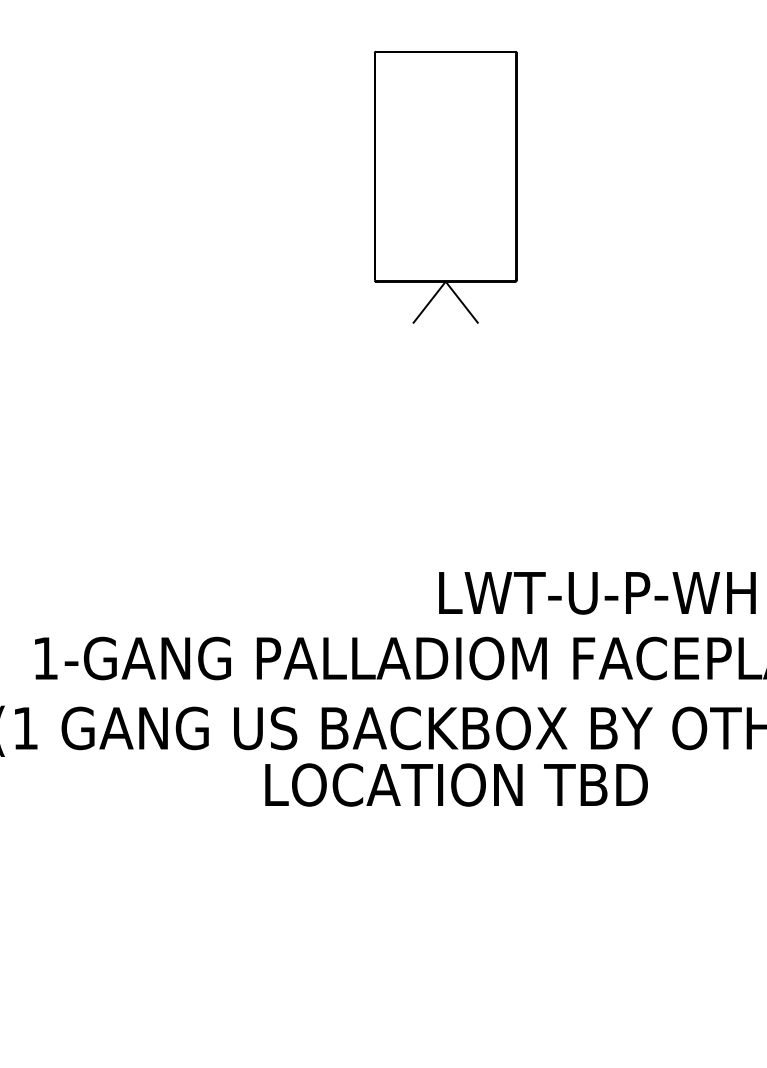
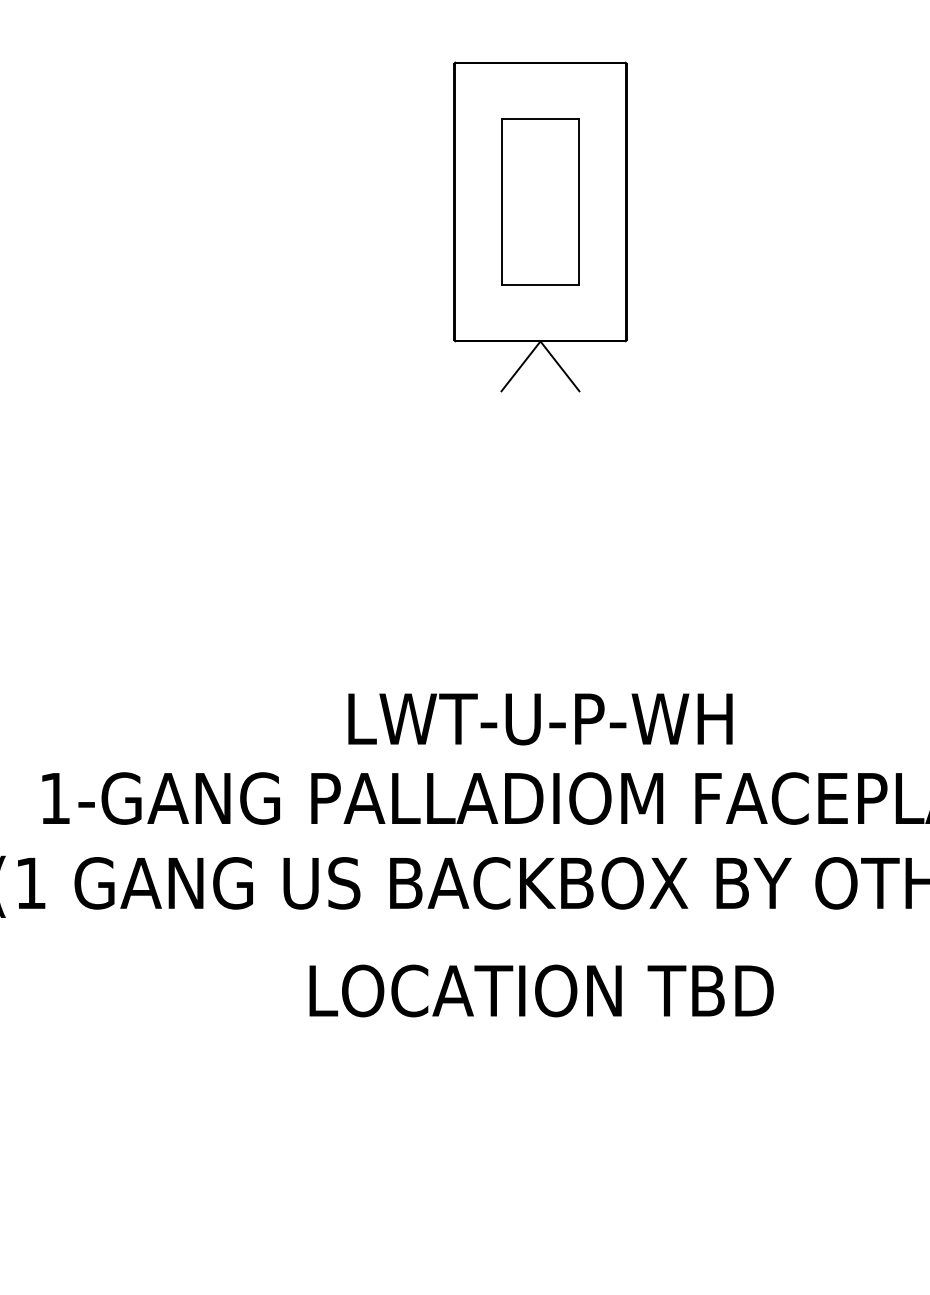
part: (445, 166) -> (540, 201), added
text: (597, 593) -> (540, 719), moved
text: (456, 784) -> (541, 990), moved

